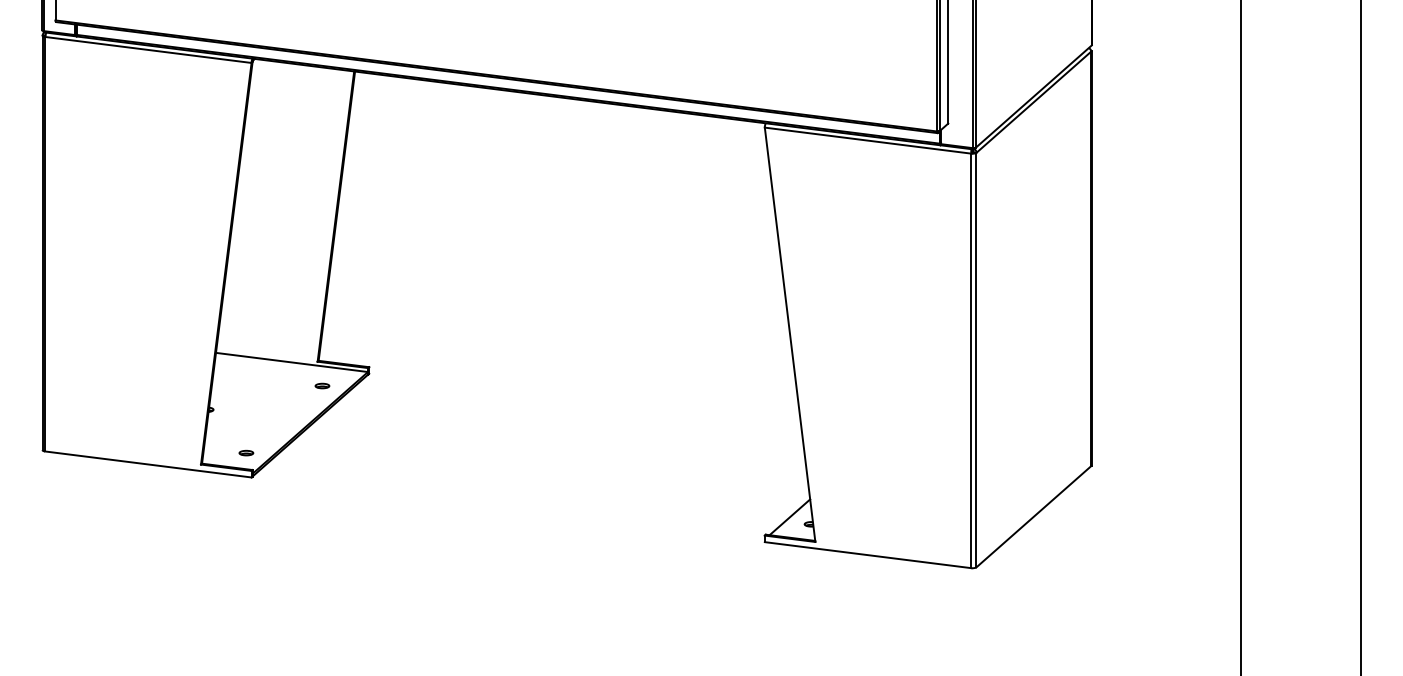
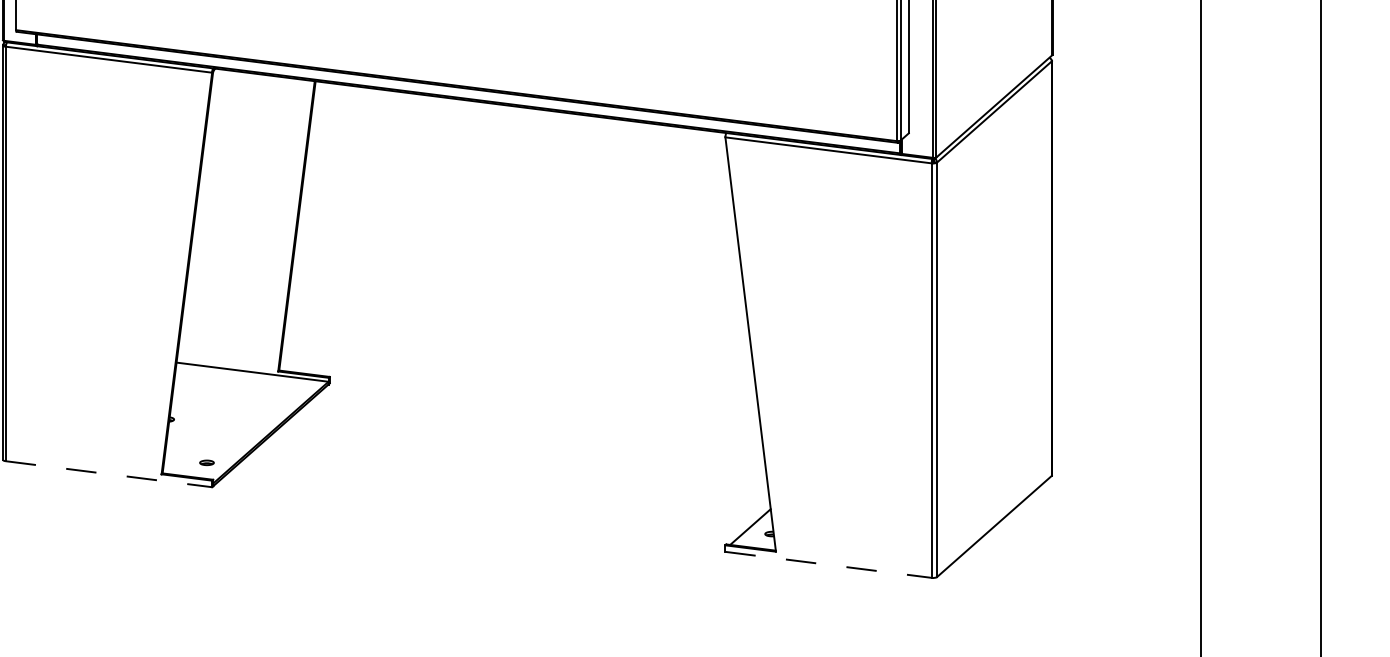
part: (322, 385) -> (283, 395), removed
line: (148, 464) -> (109, 474), solid -> dashed
line: (868, 555) -> (829, 565), solid -> dashed

